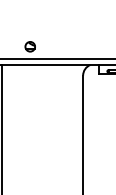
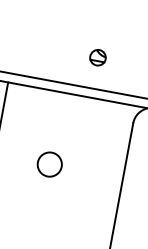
part: (29, 46) -> (96, 57), moved
circle: (36, 109) -> (49, 163), added

